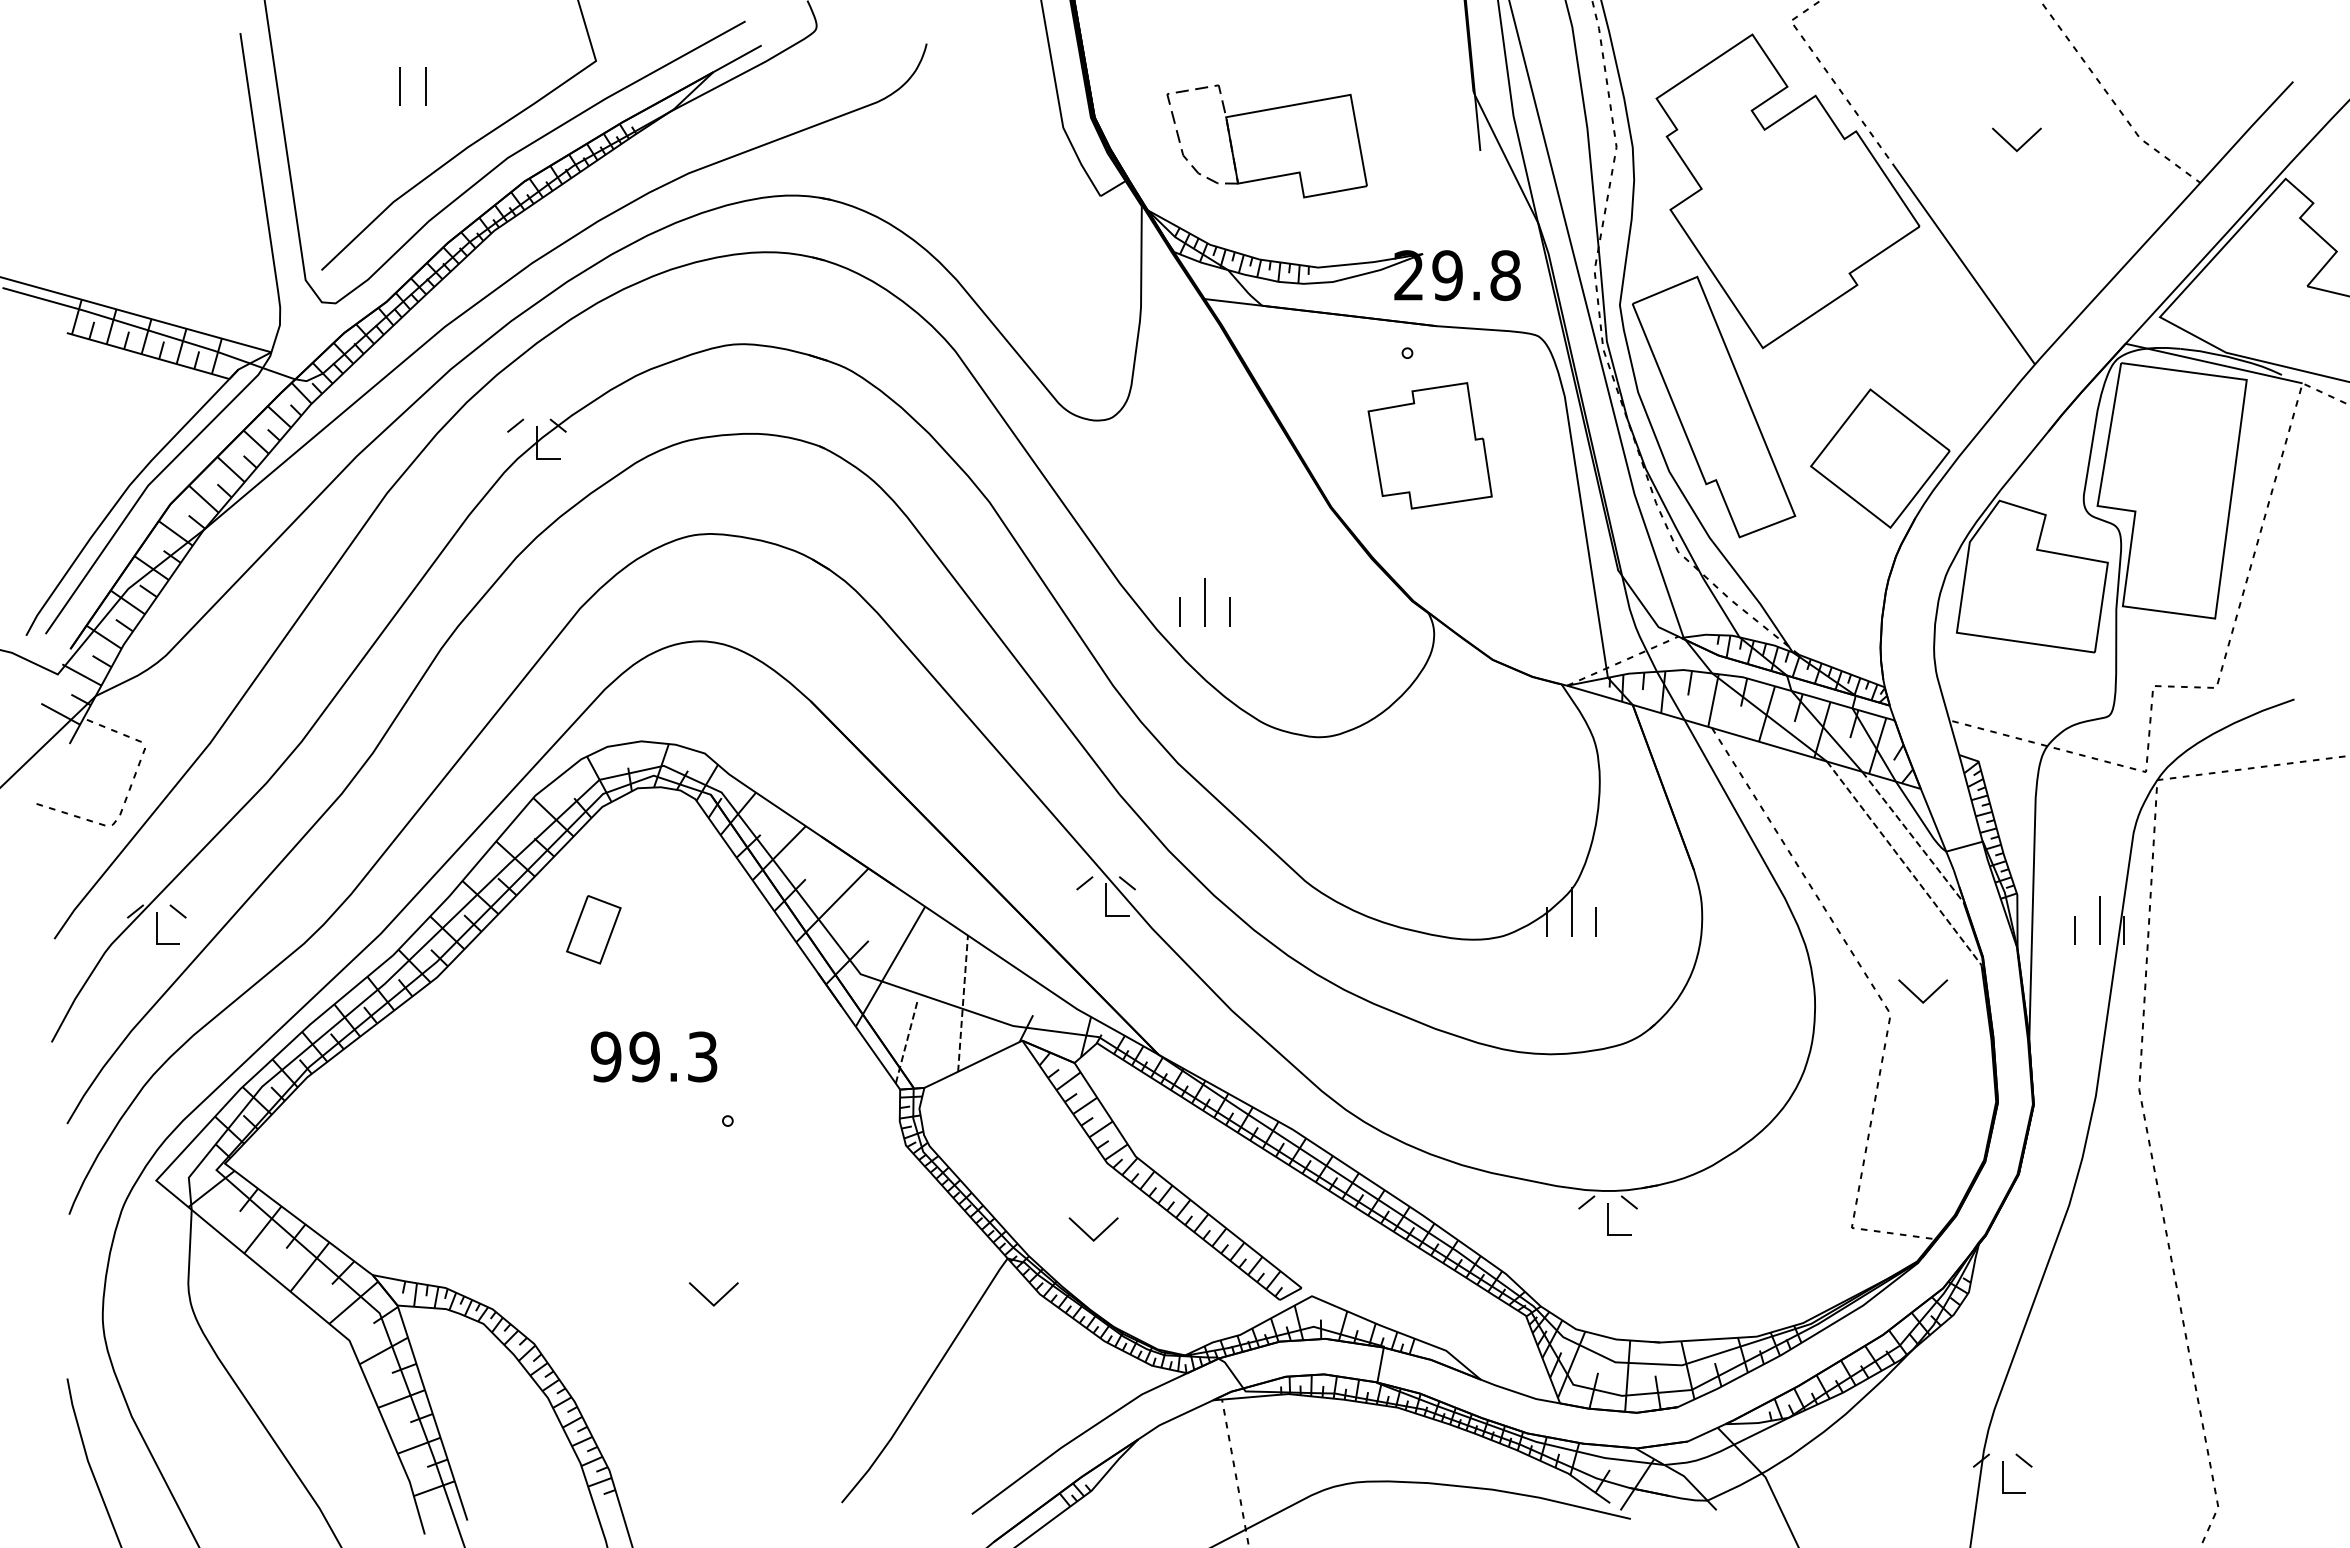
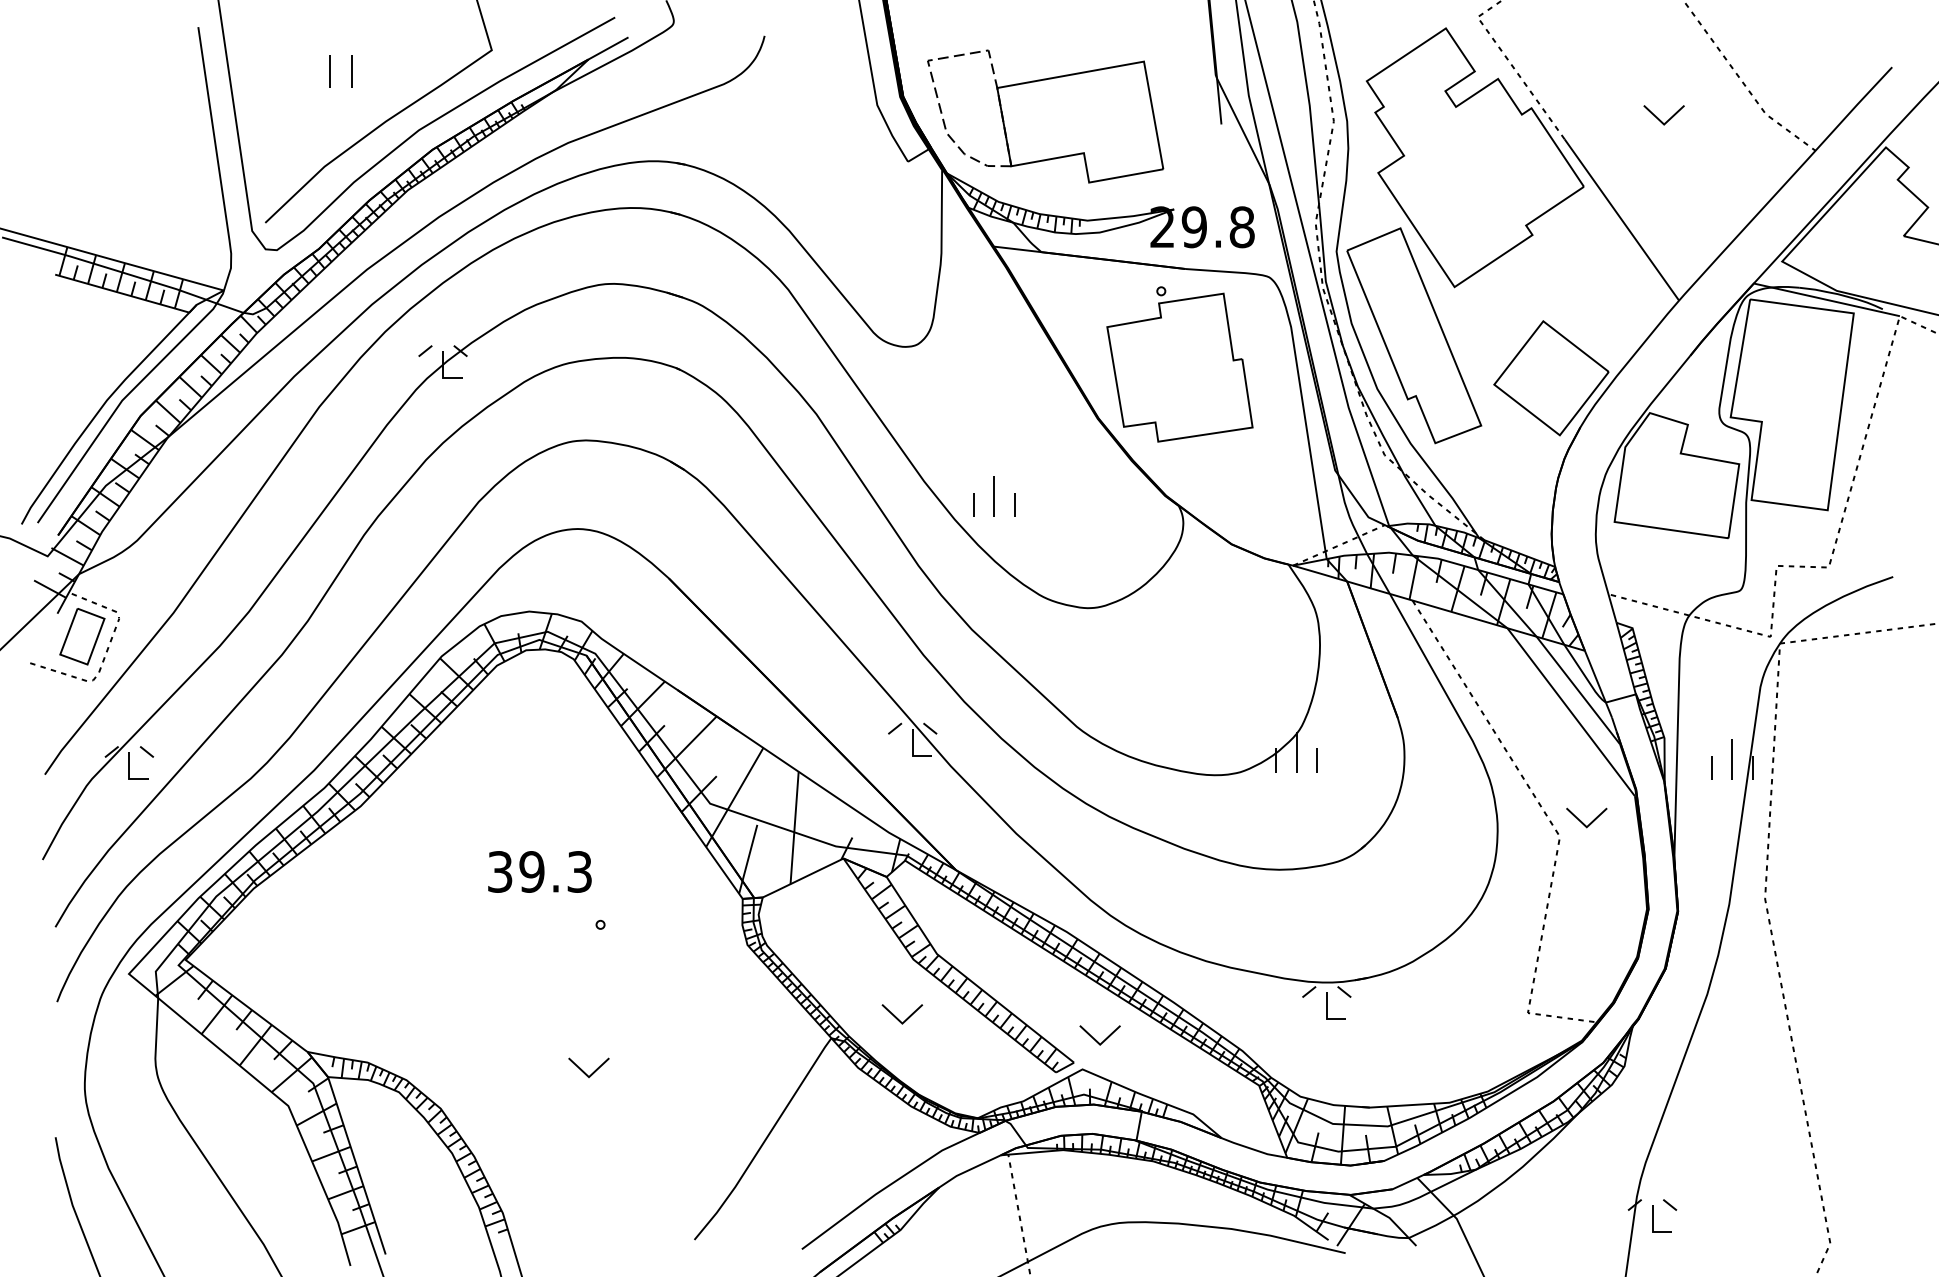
part: (1266, 141) -> (1044, 116), size x1.43
part: (1430, 445) -> (1180, 367), size x1.43
line: (1912, 837) -> (1578, 690), dashed -> solid
line: (1904, 863) -> (1571, 712), dashed -> solid
part: (593, 929) -> (82, 636), moved
line: (963, 1003) -> (794, 827), dashed -> solid
line: (906, 1041) -> (747, 859), dashed -> solid
text: (605, 1056) -> (499, 871), 99.3 -> 39.3
part: (1327, 1259) -> (1095, 1039), added

